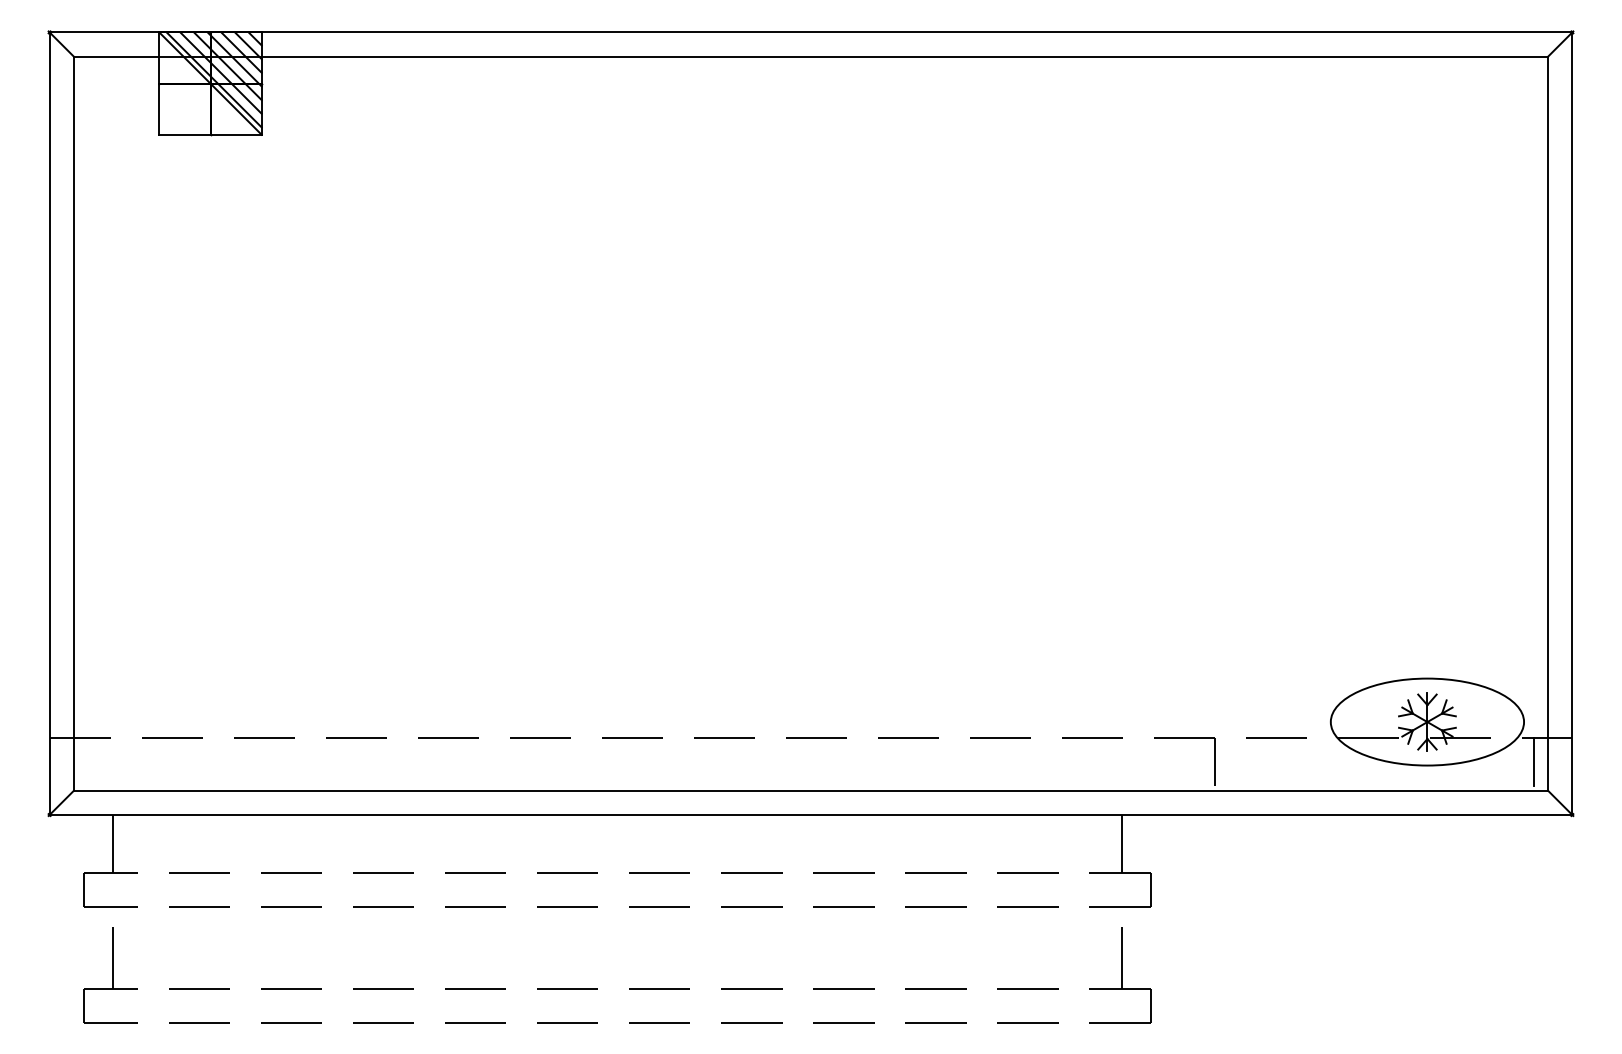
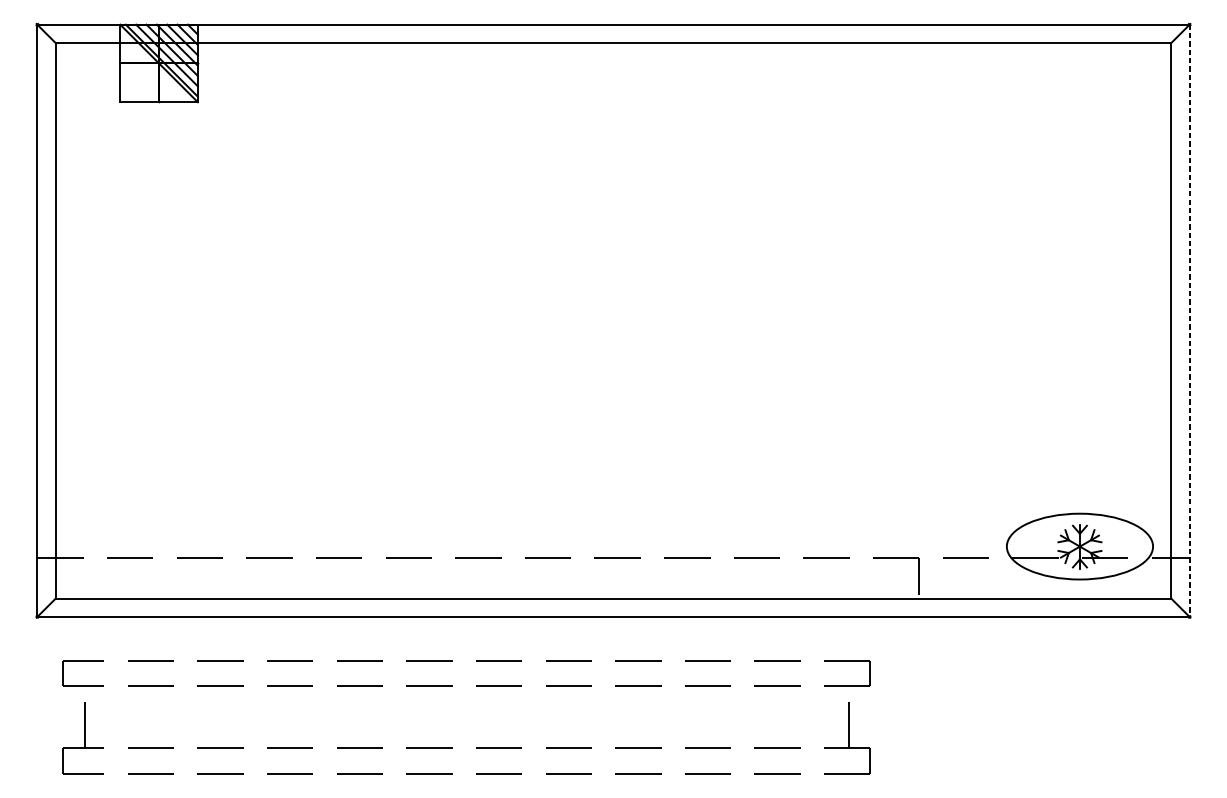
line: (1572, 424) -> (1189, 321), solid -> dashed
line: (1534, 761) -> (1160, 576), removed
line: (112, 843) -> (84, 638), removed
line: (1121, 843) -> (848, 638), removed

